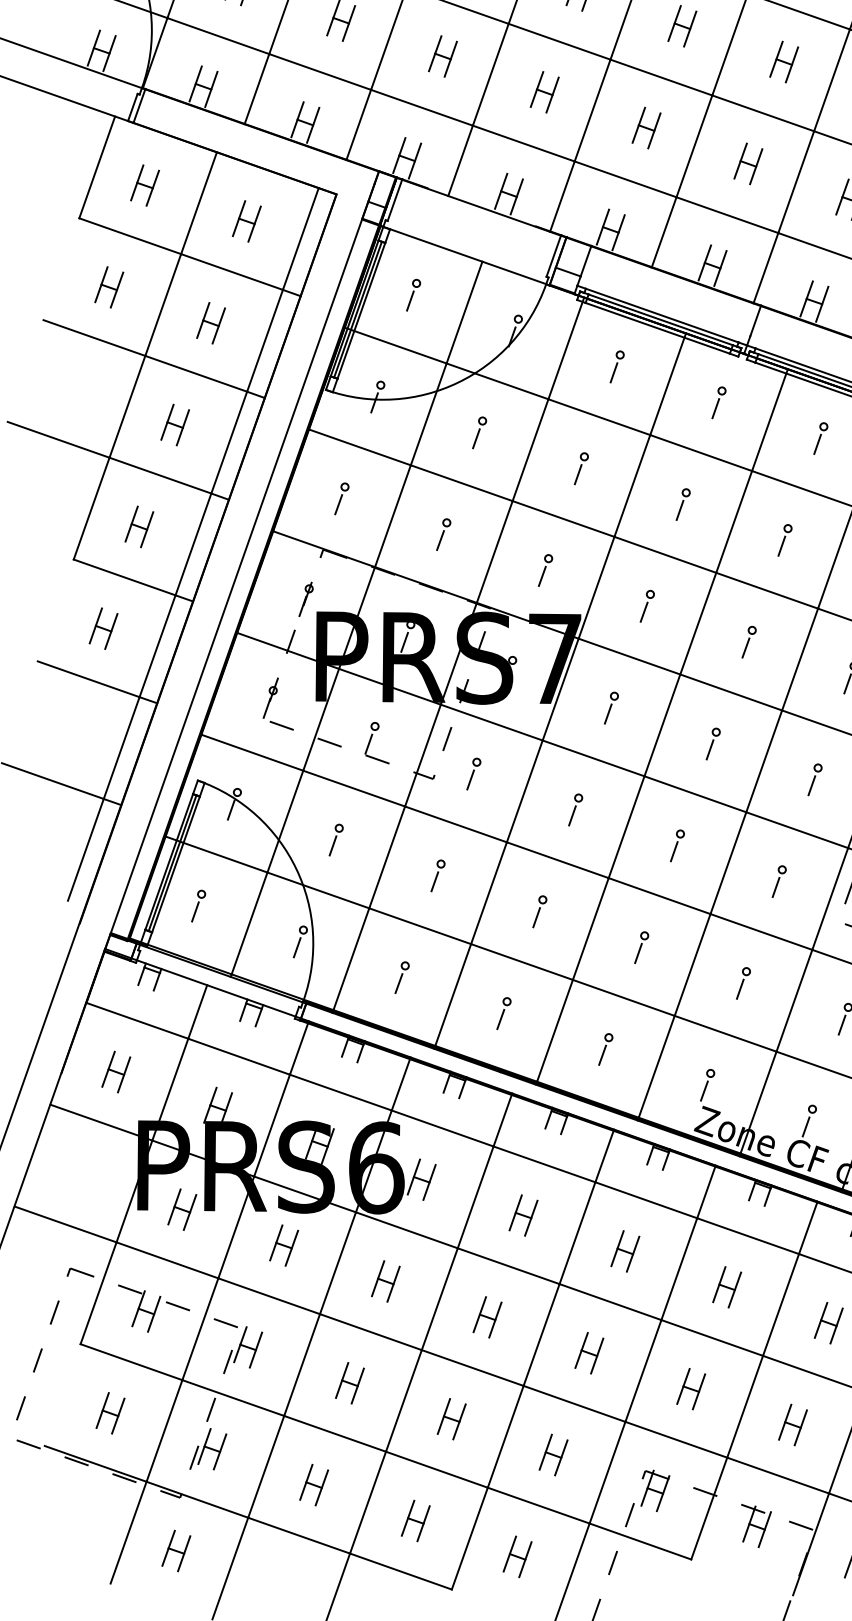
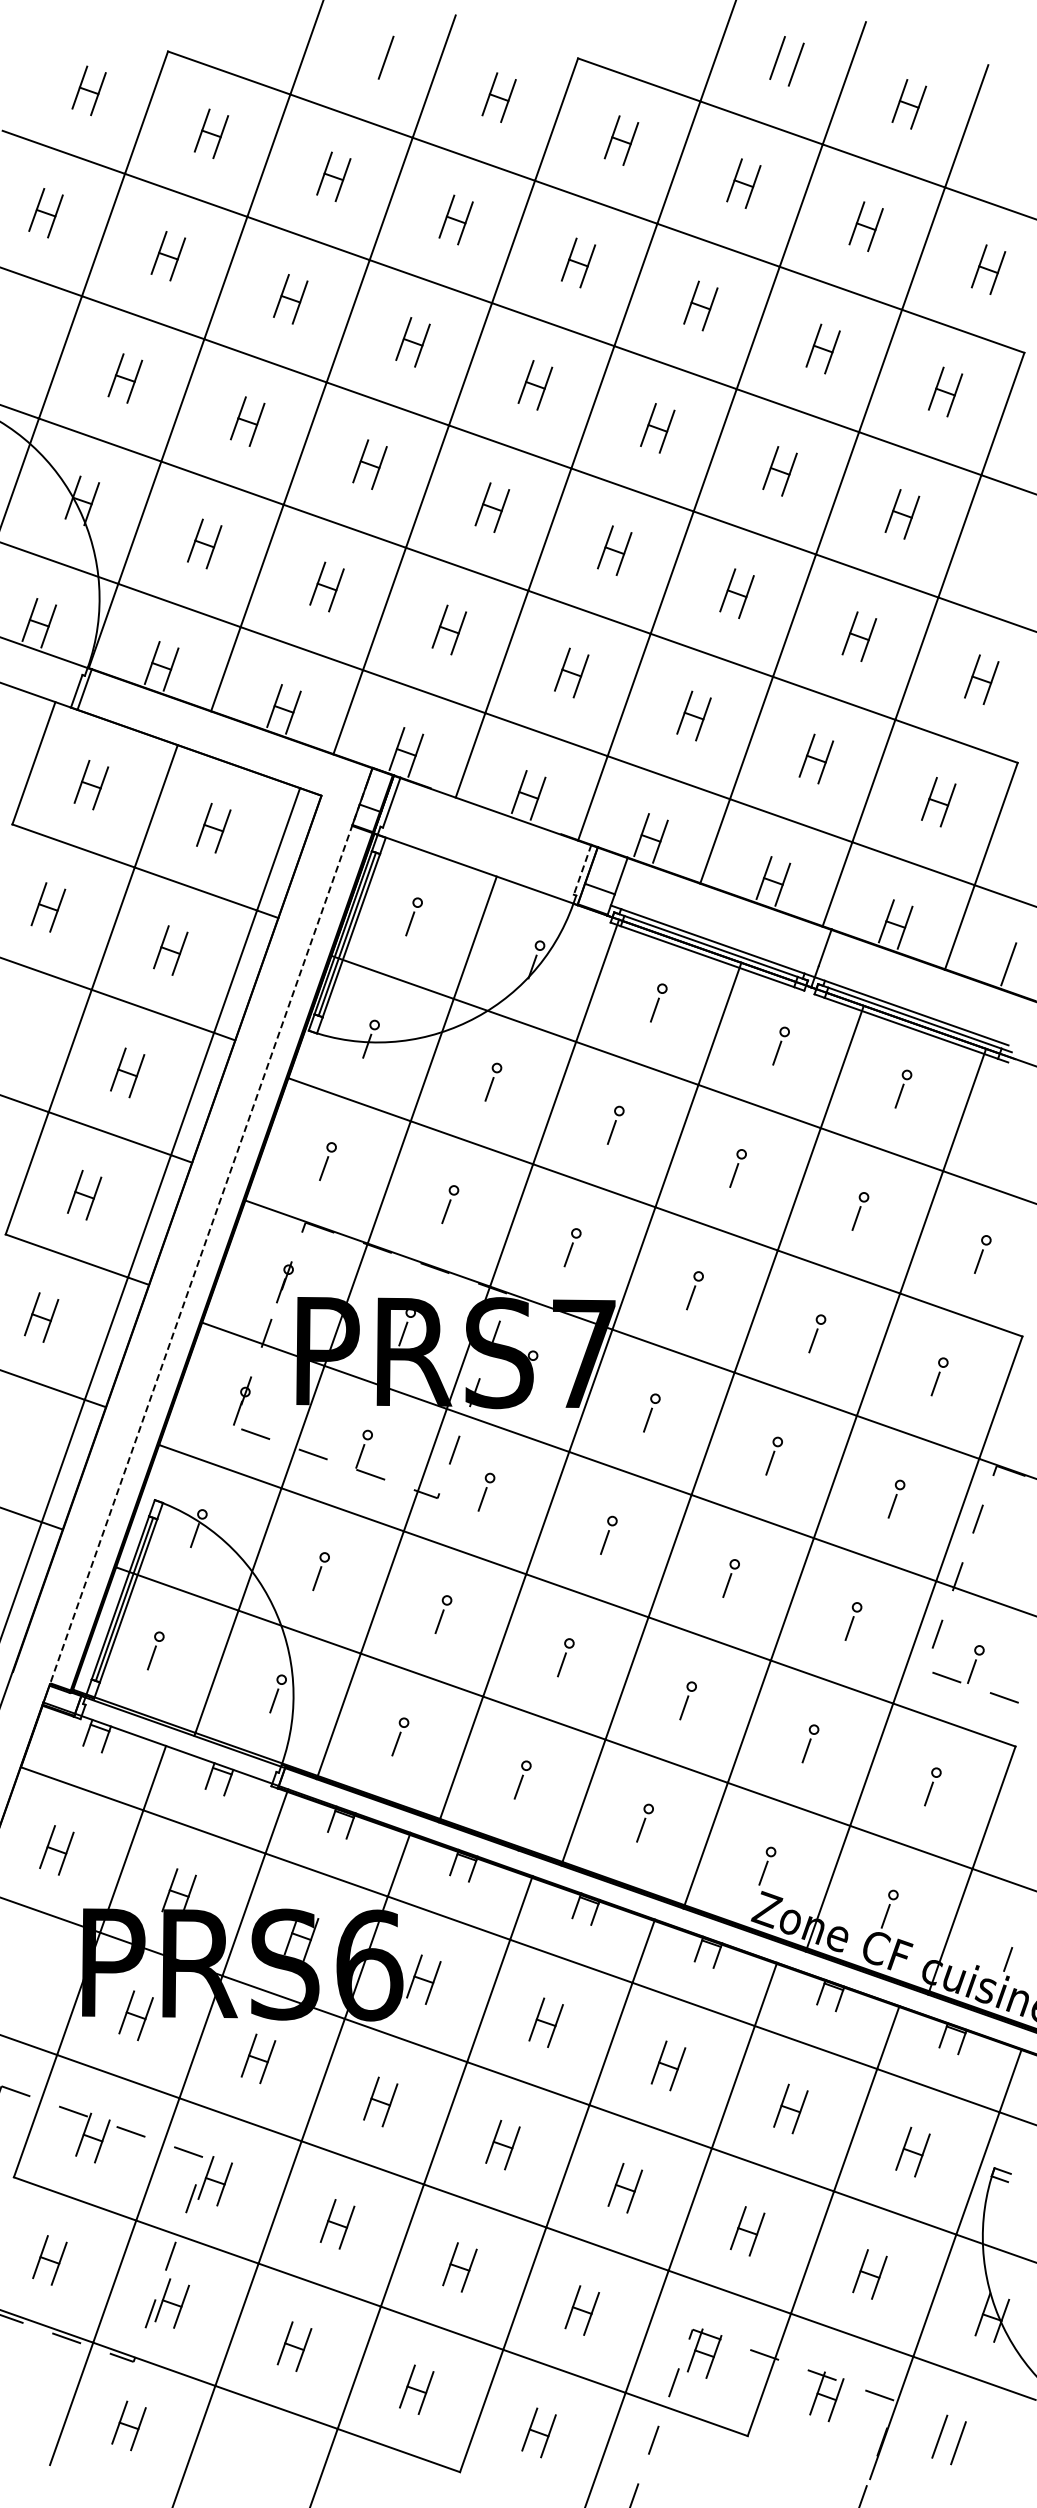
line: (553, 256) -> (582, 870), solid -> dashed
line: (242, 559) -> (208, 1234), solid -> dashed

